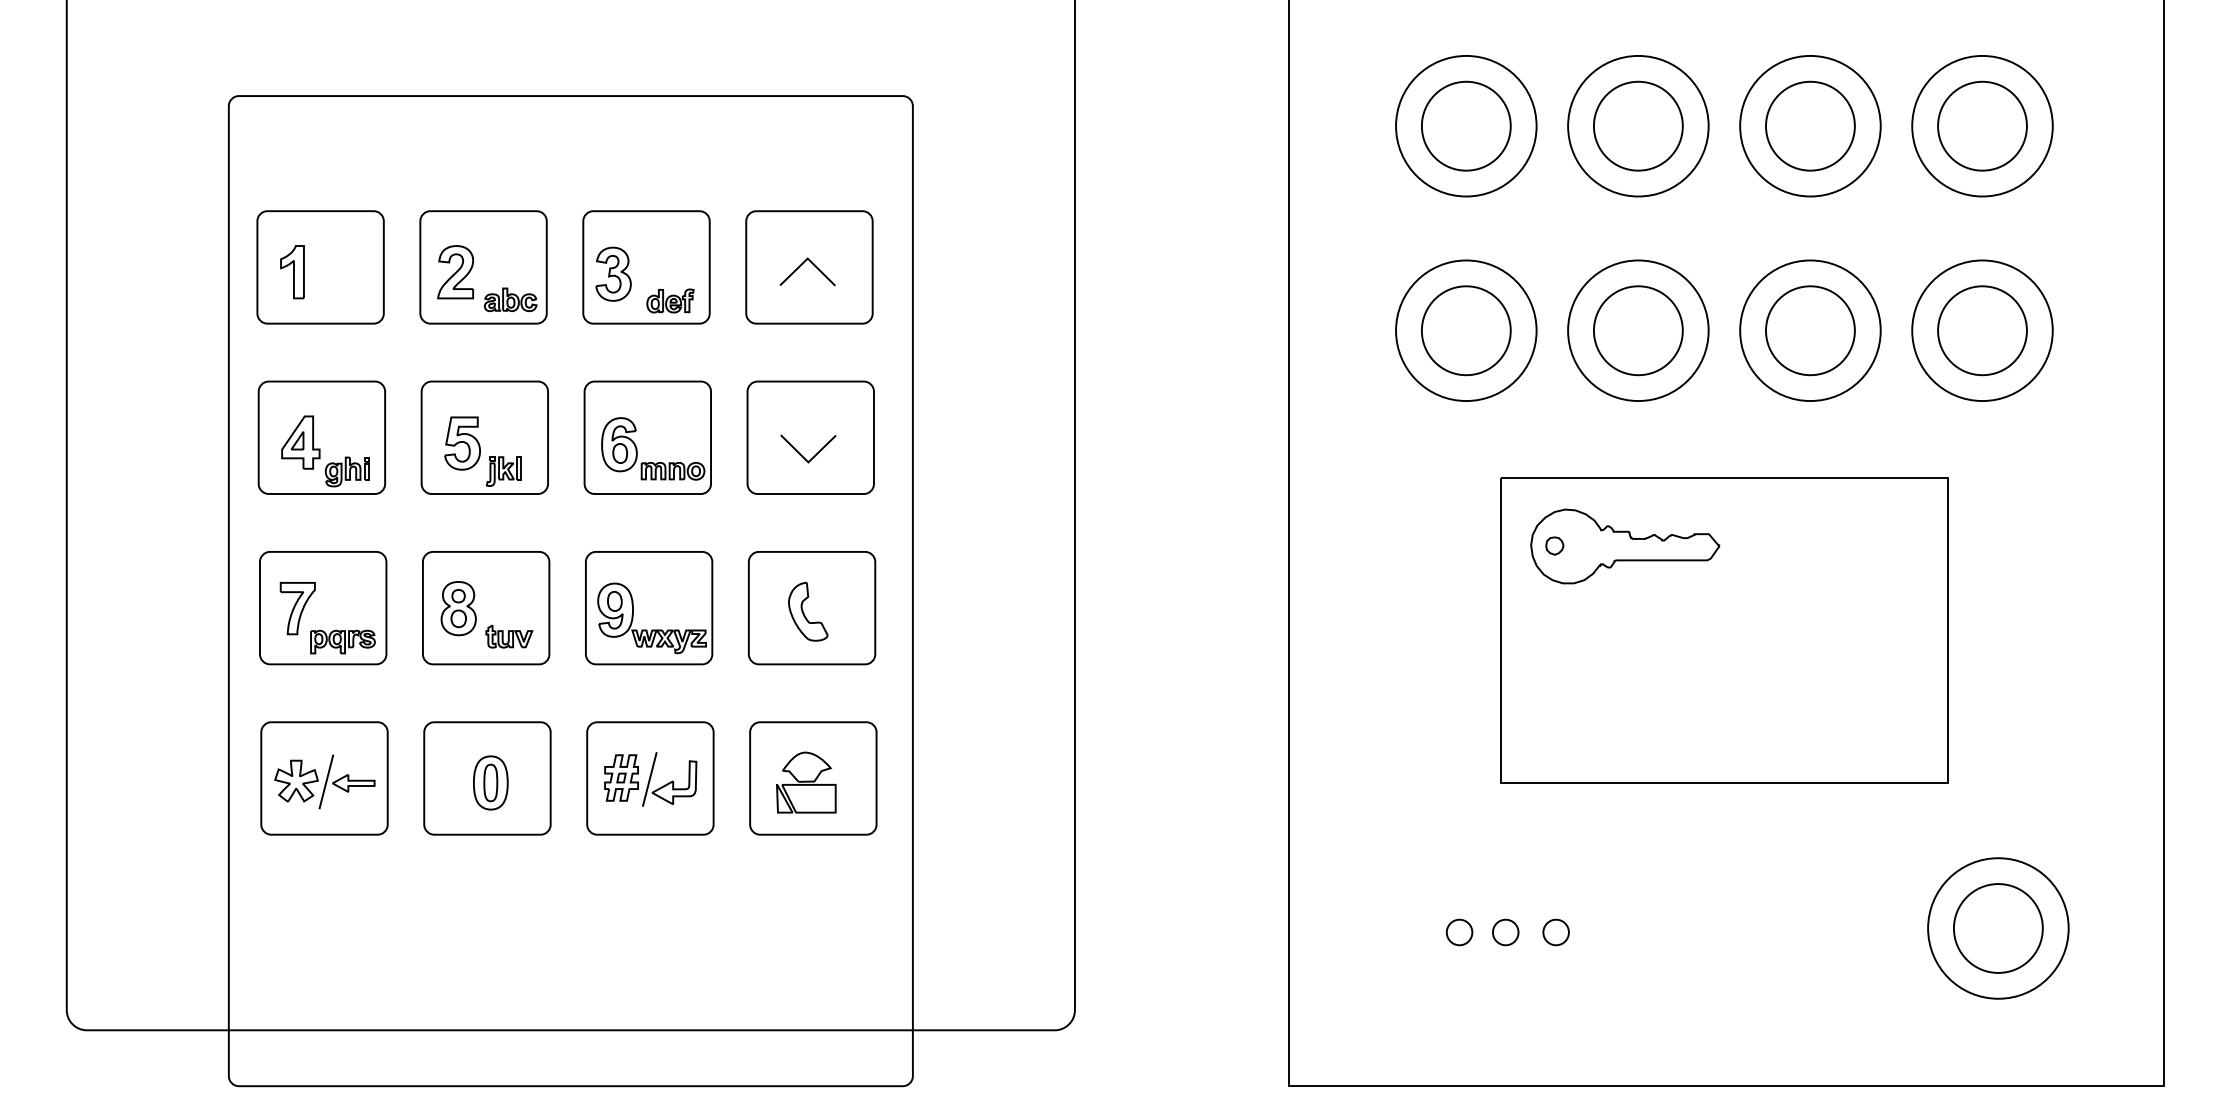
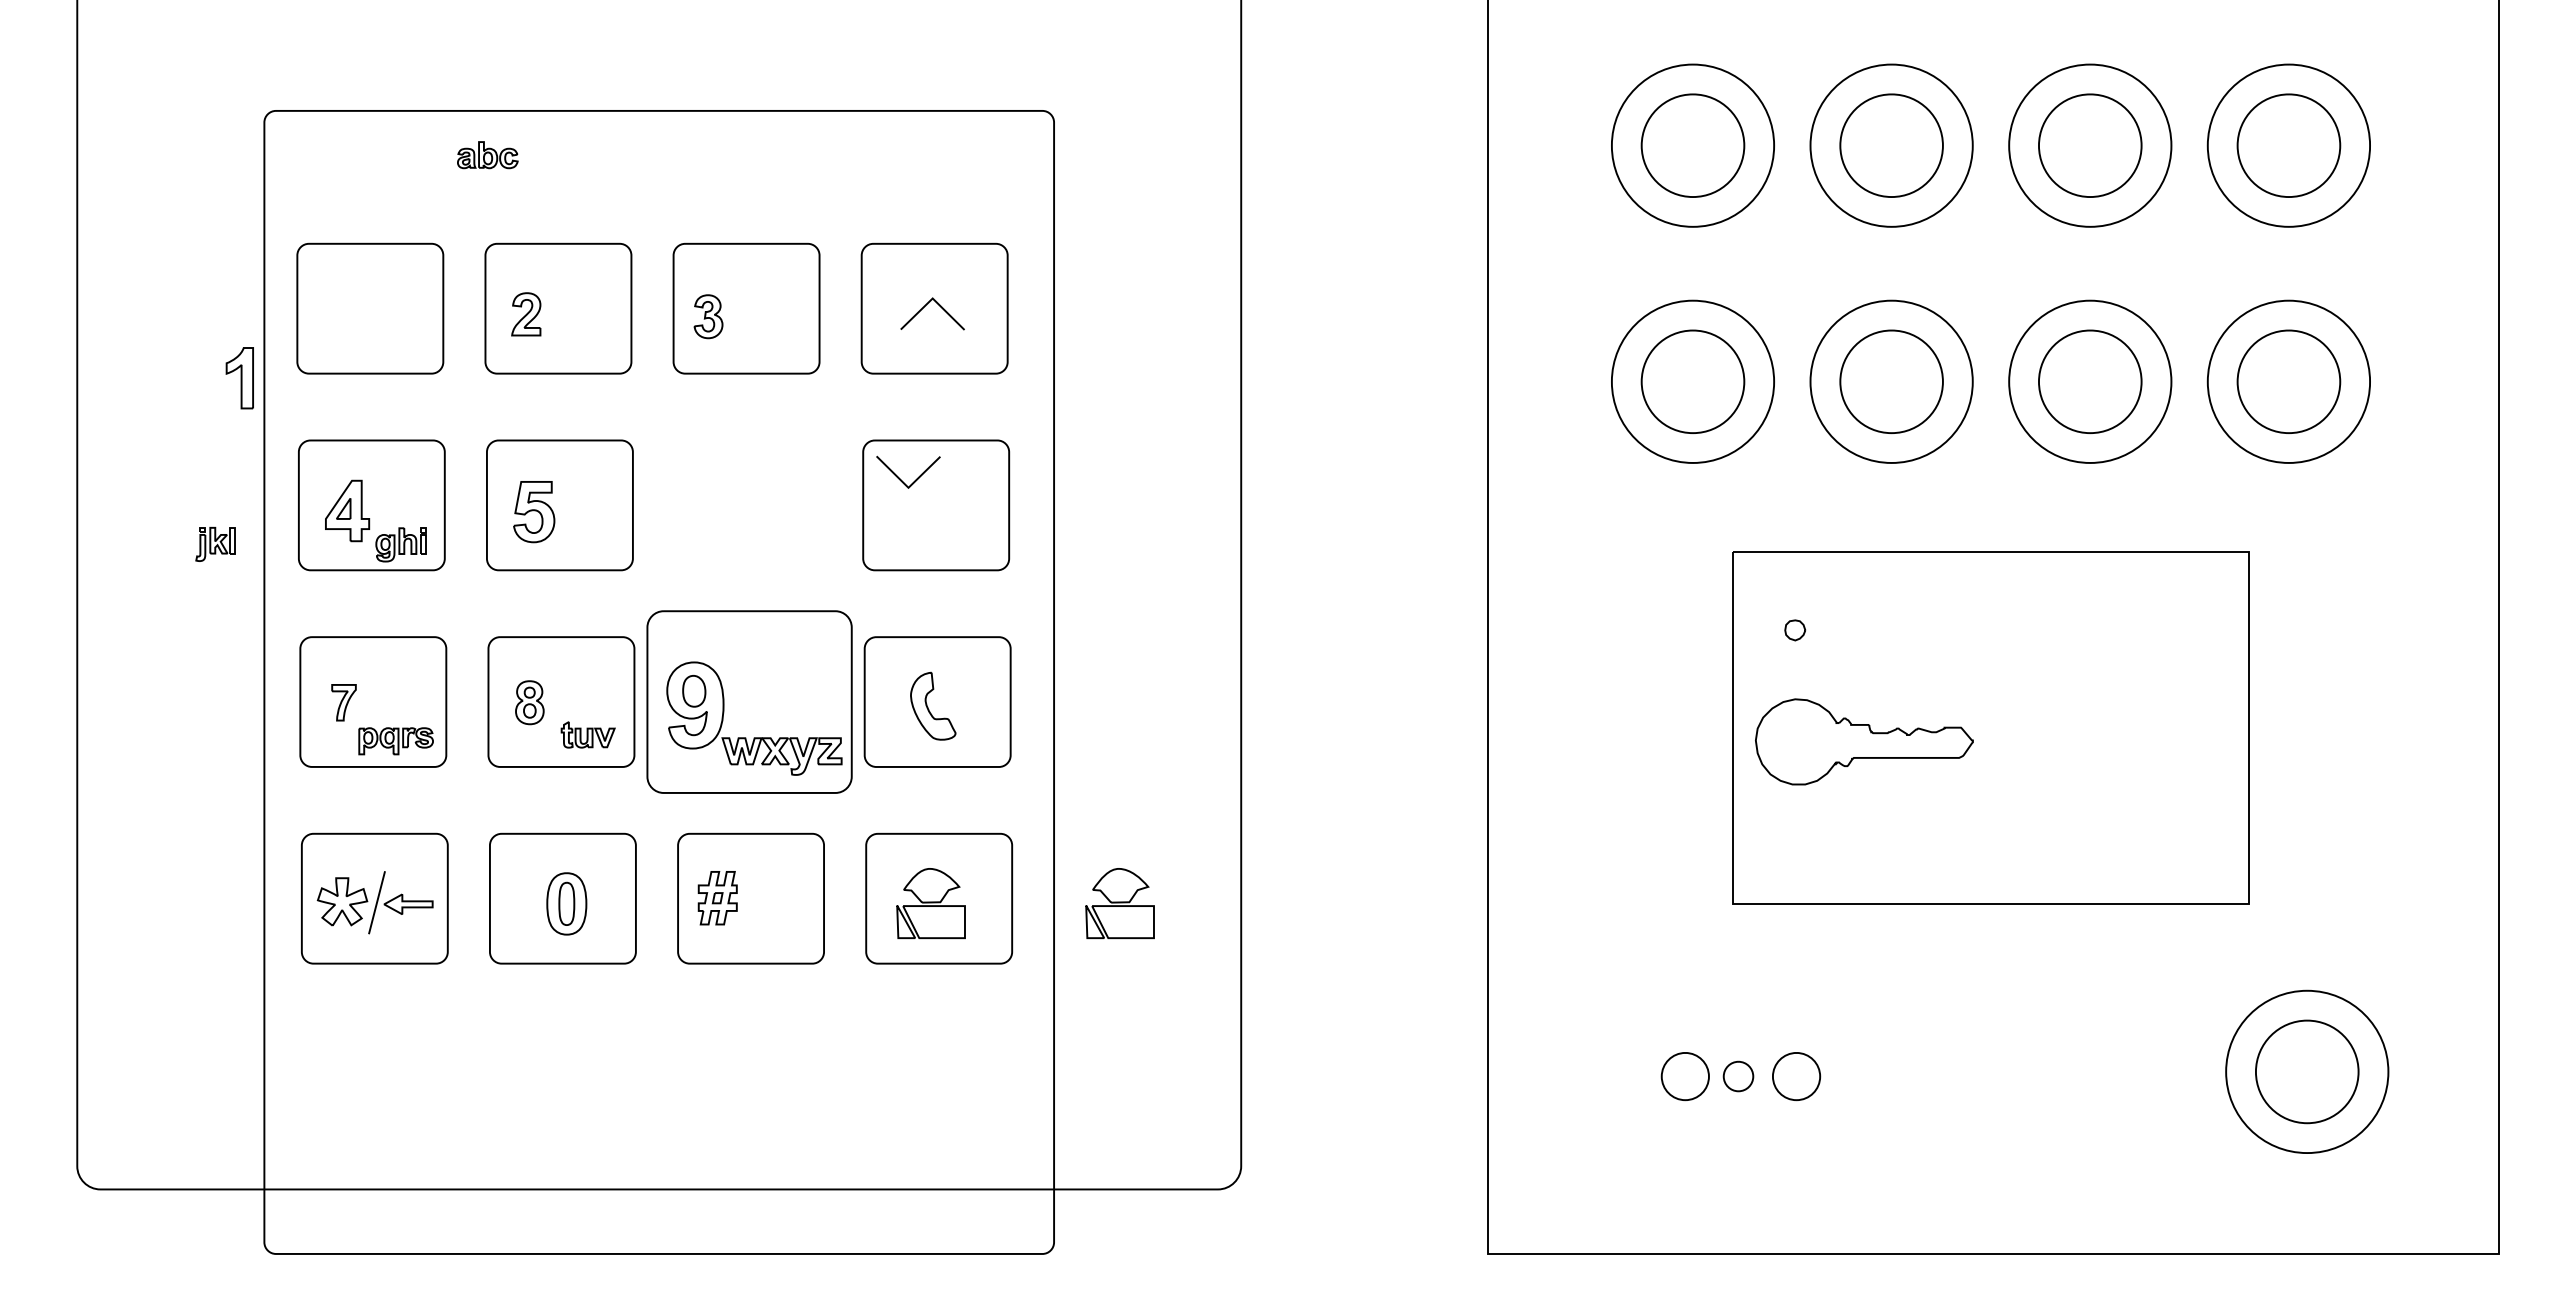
part: (292, 272) -> (239, 378), moved
part: (455, 272) -> (526, 314), size x0.7
part: (613, 274) -> (708, 316), size x0.7
part: (510, 300) -> (487, 155), moved
part: (669, 301) -> (773, 347), removed
part: (647, 437) -> (747, 505), removed
curve: (801, 454) -> (900, 478), moved
part: (503, 471) -> (215, 544), moved
part: (1625, 546) -> (1864, 741), moved
part: (649, 607) -> (749, 701), size x1.4
part: (297, 608) -> (343, 702), size x0.6
part: (458, 608) -> (529, 702), size x0.7
part: (669, 779) -> (773, 899), removed
part: (969, 782) -> (1119, 903), added
part: (1458, 932) -> (1684, 1076), size x1.6
part: (1555, 932) -> (1796, 1076), size x1.6

